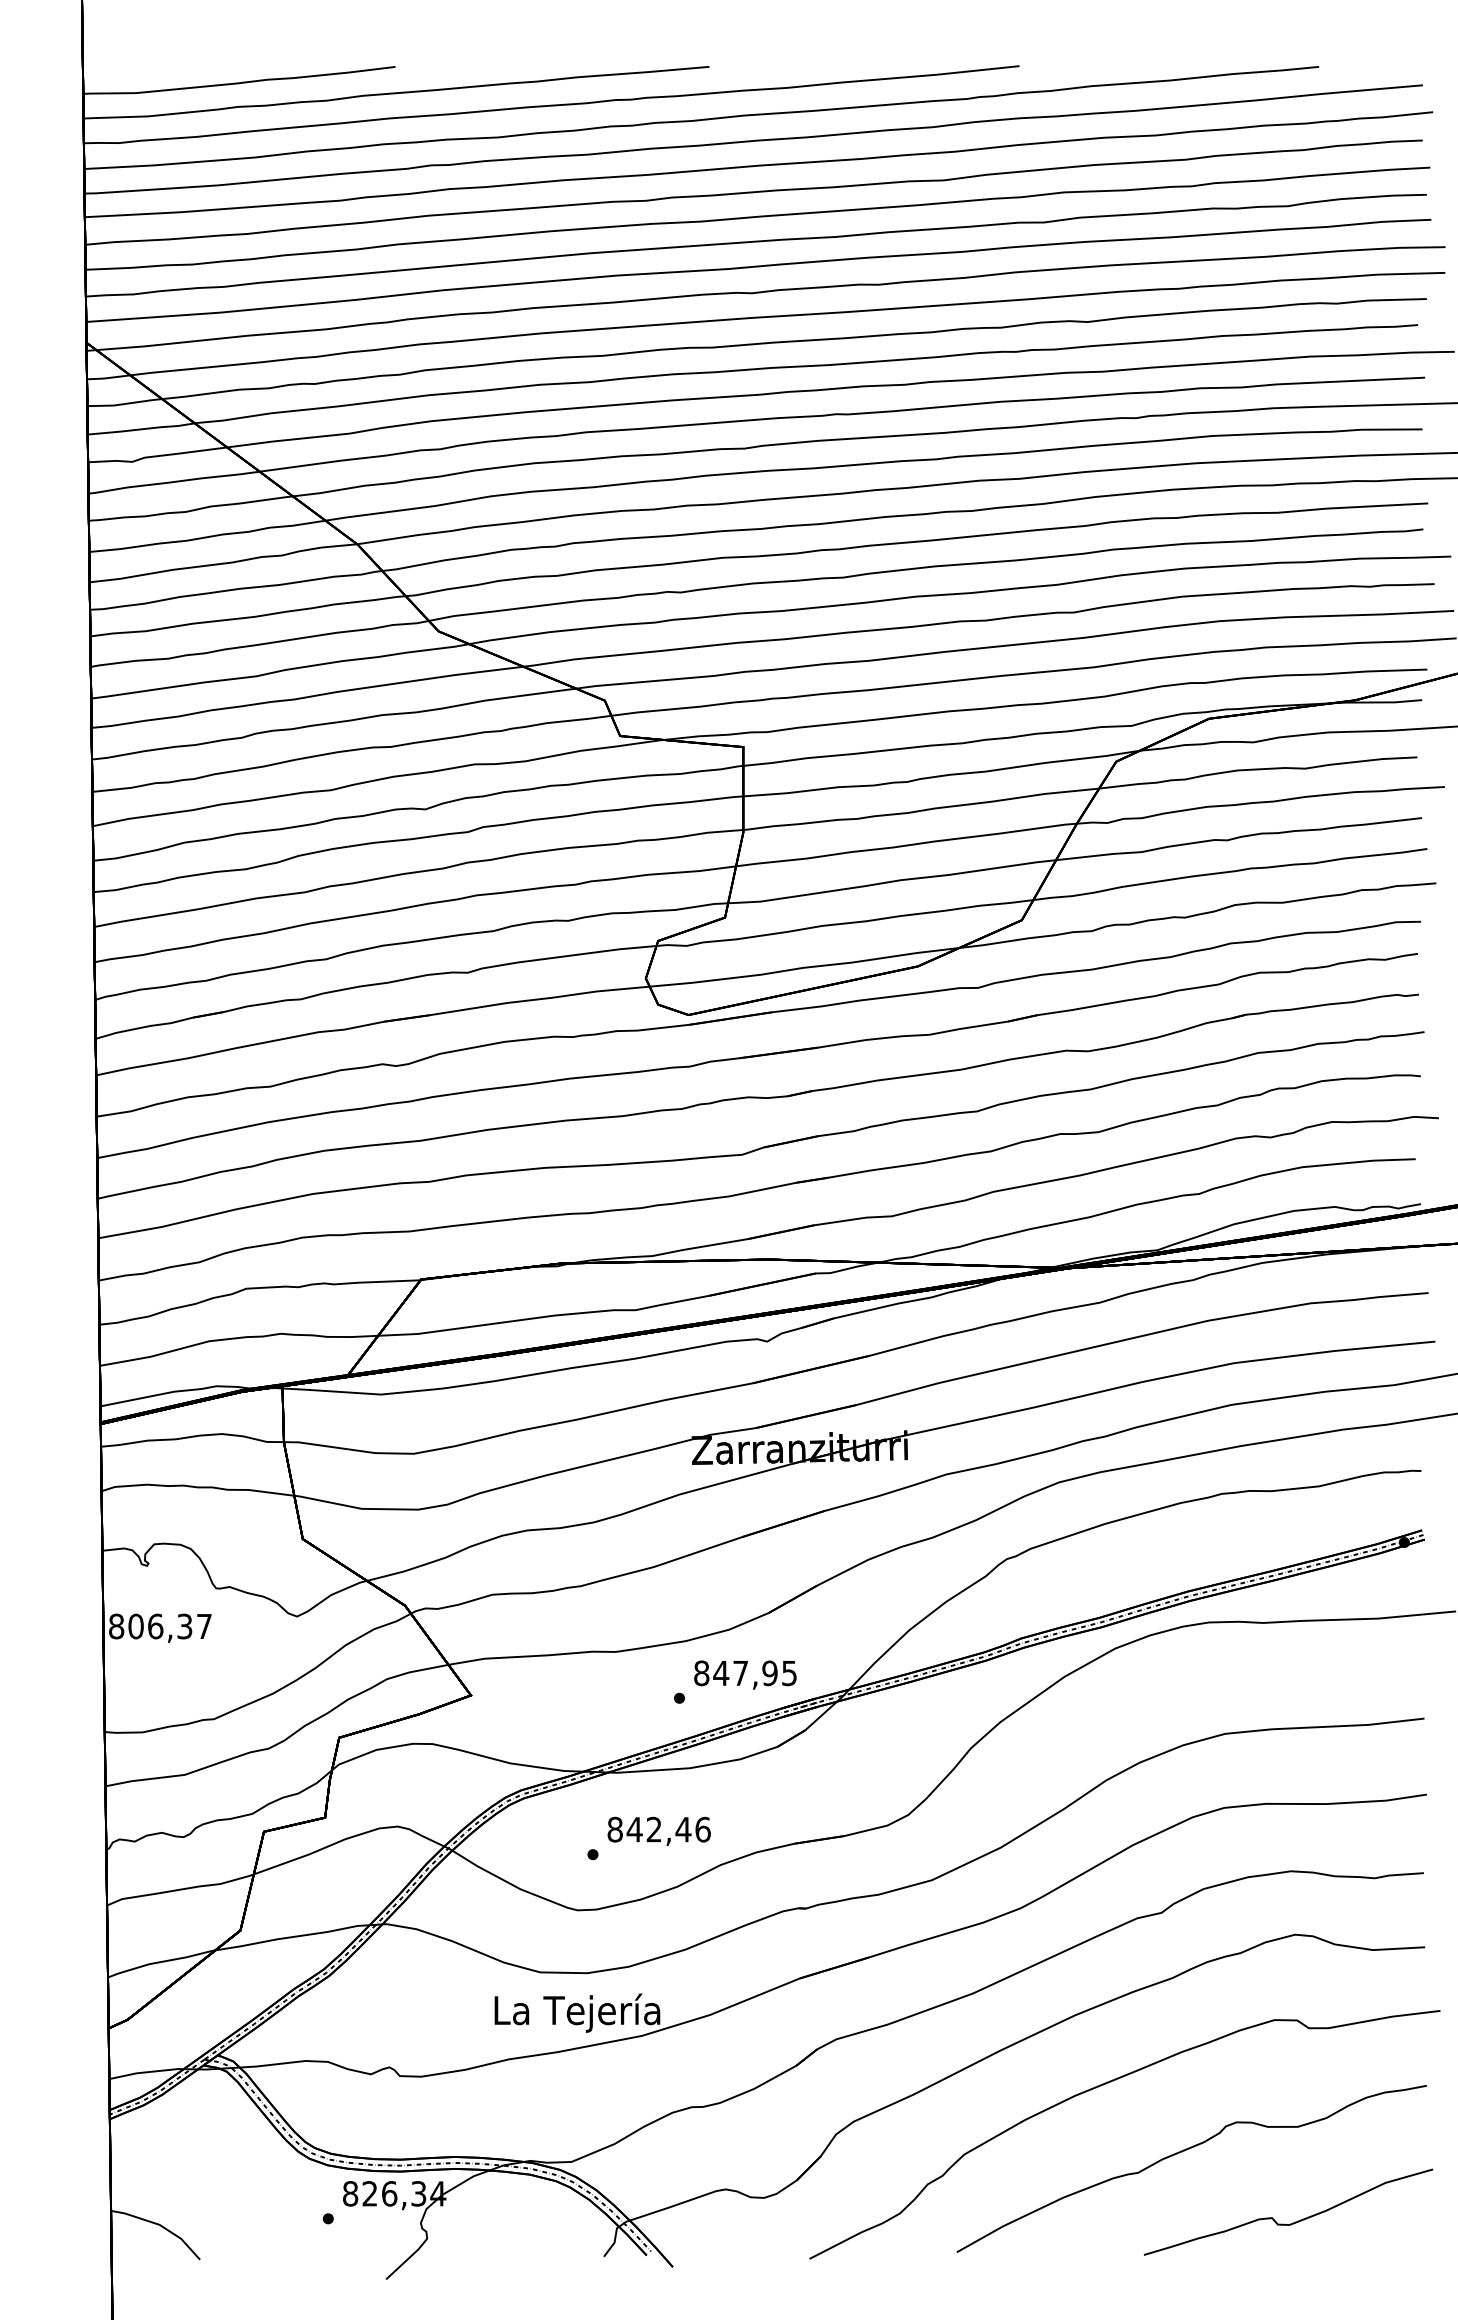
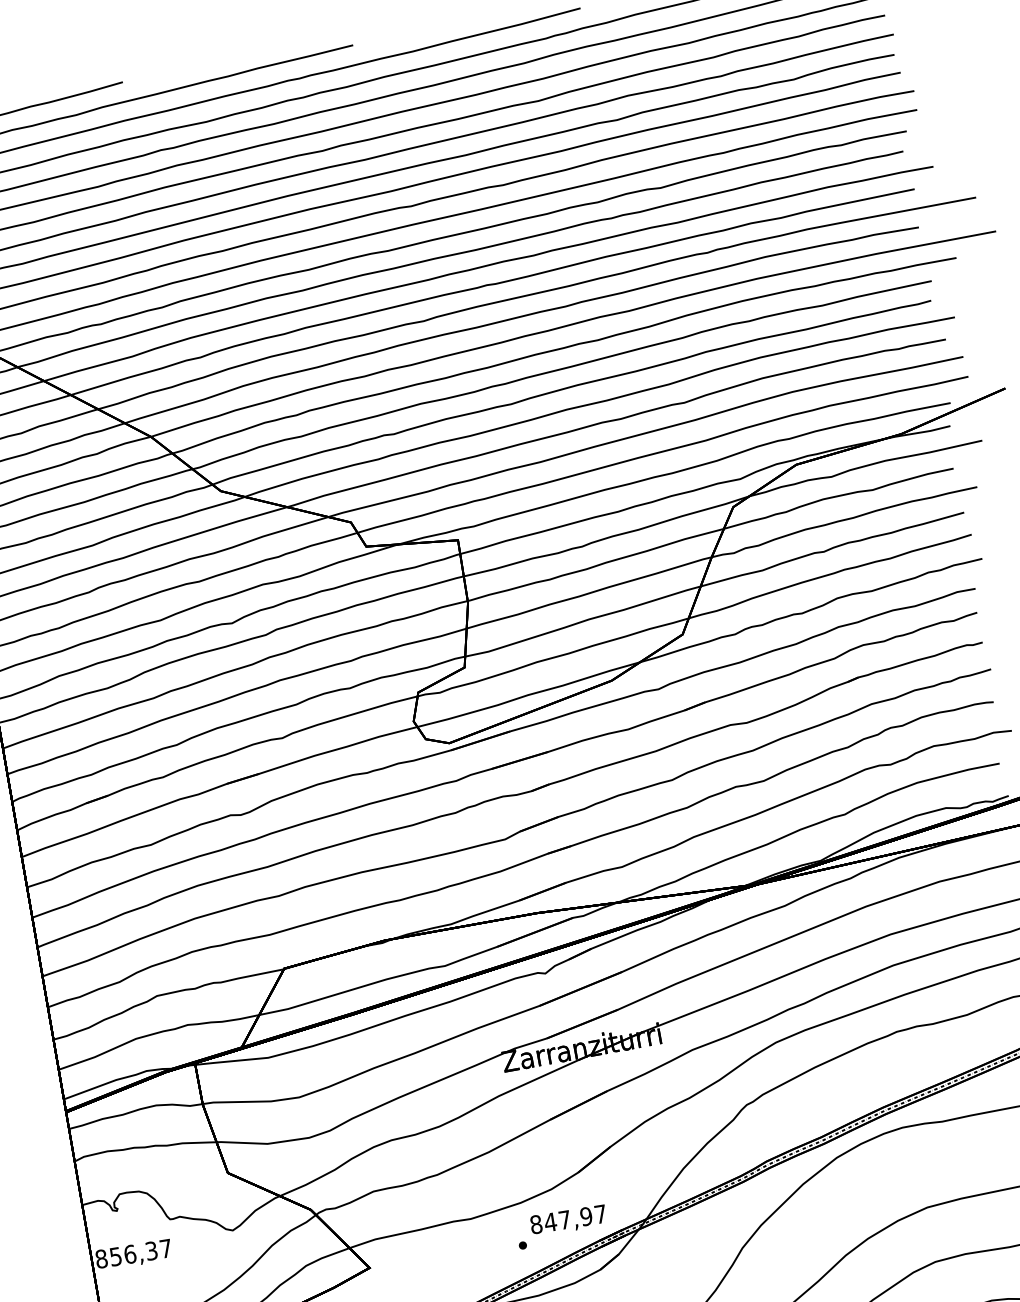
text: (135, 1626) -> (115, 1256), 806,37 -> 856,37
text: (789, 1673) -> (600, 1214), 847,95 -> 847,97

